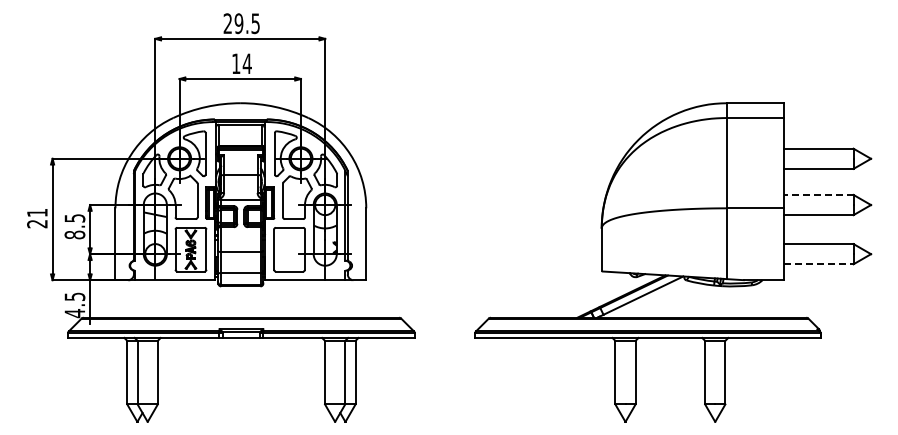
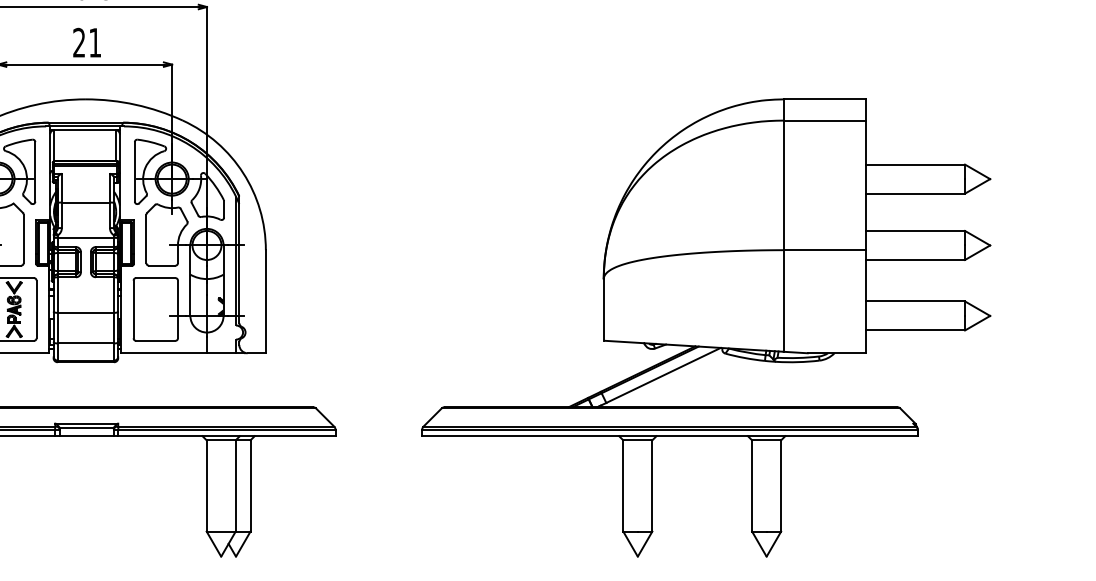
text: (241, 63) -> (86, 42), 14 -> 21
line: (818, 194) -> (914, 230), dashed -> solid
line: (818, 264) -> (914, 330), dashed -> solid

